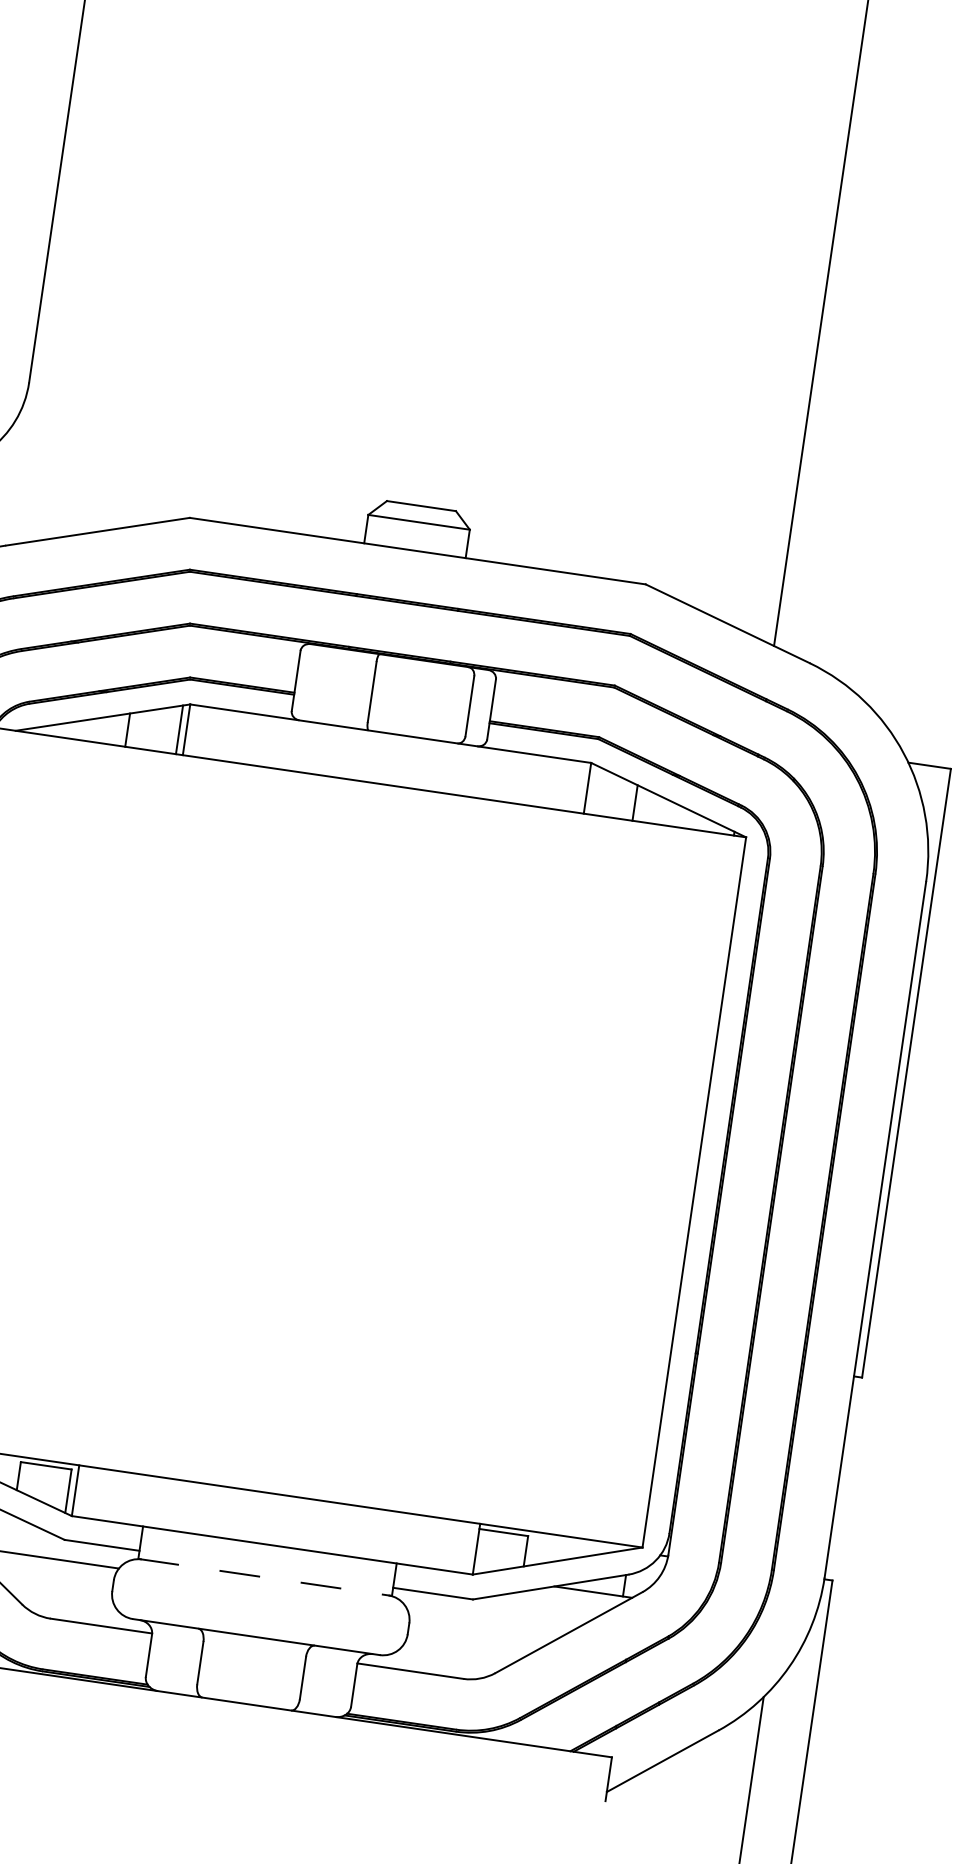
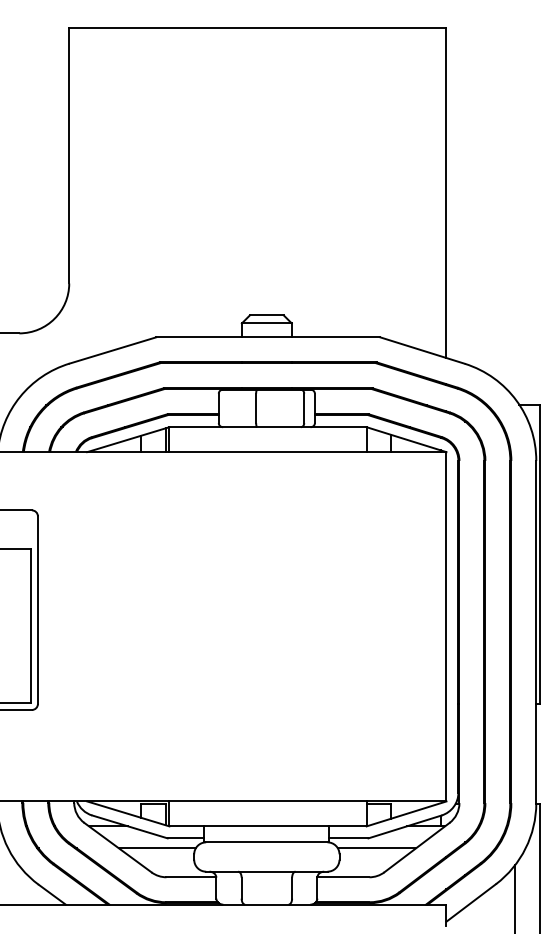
line: (266, 1577) -> (267, 842), dashed -> solid
line: (486, 1622) -> (376, 848), added

